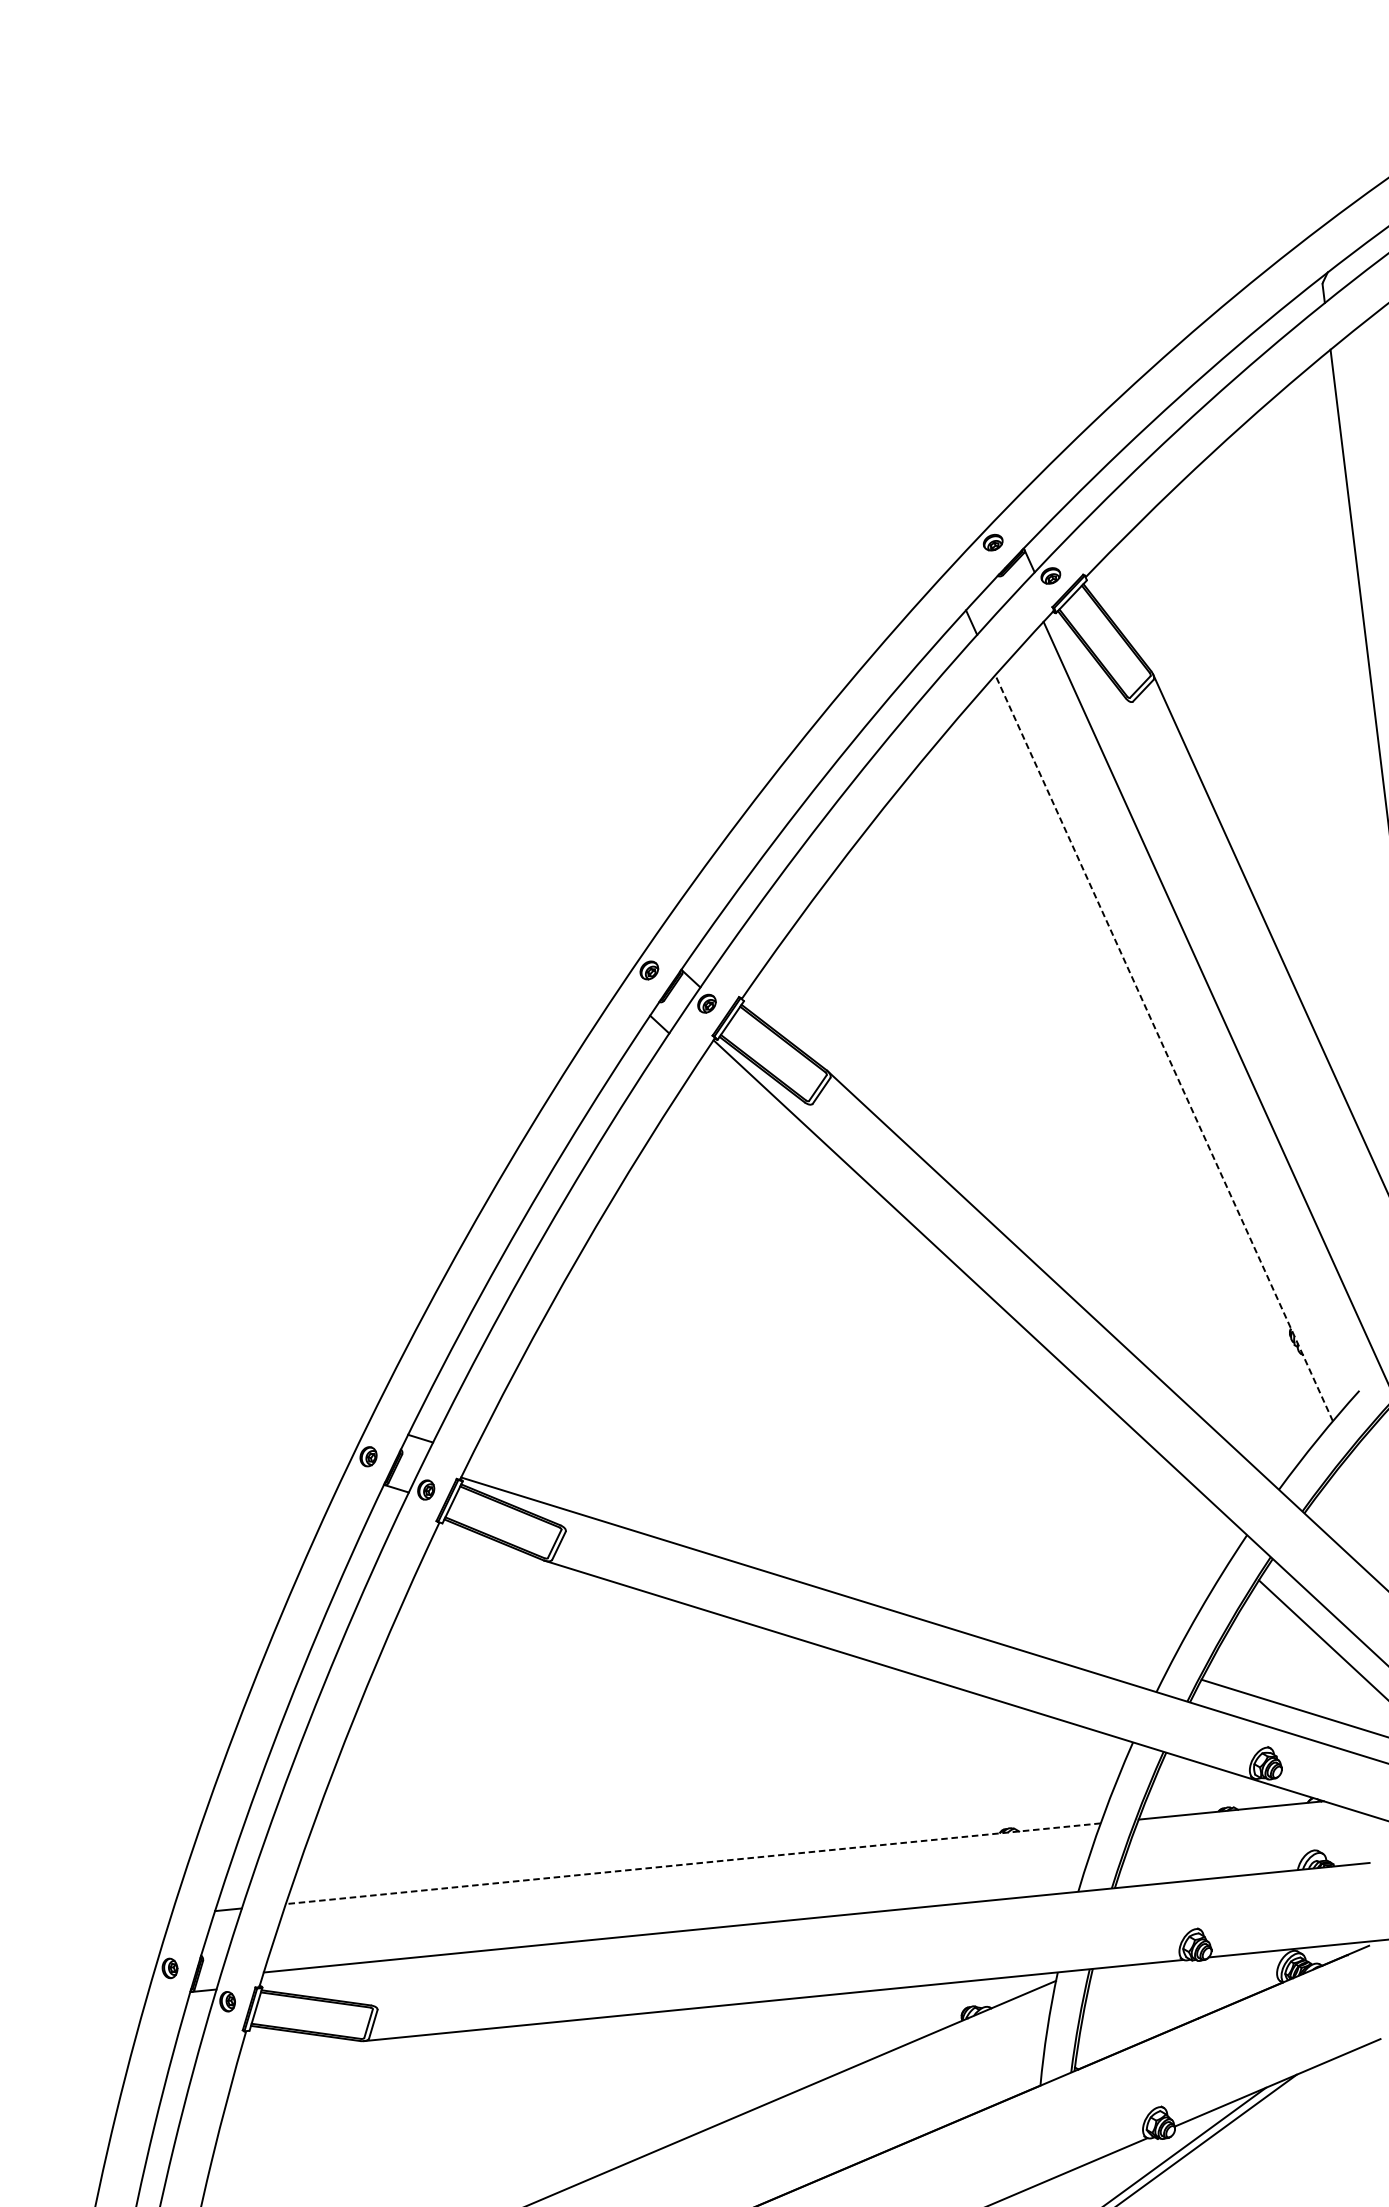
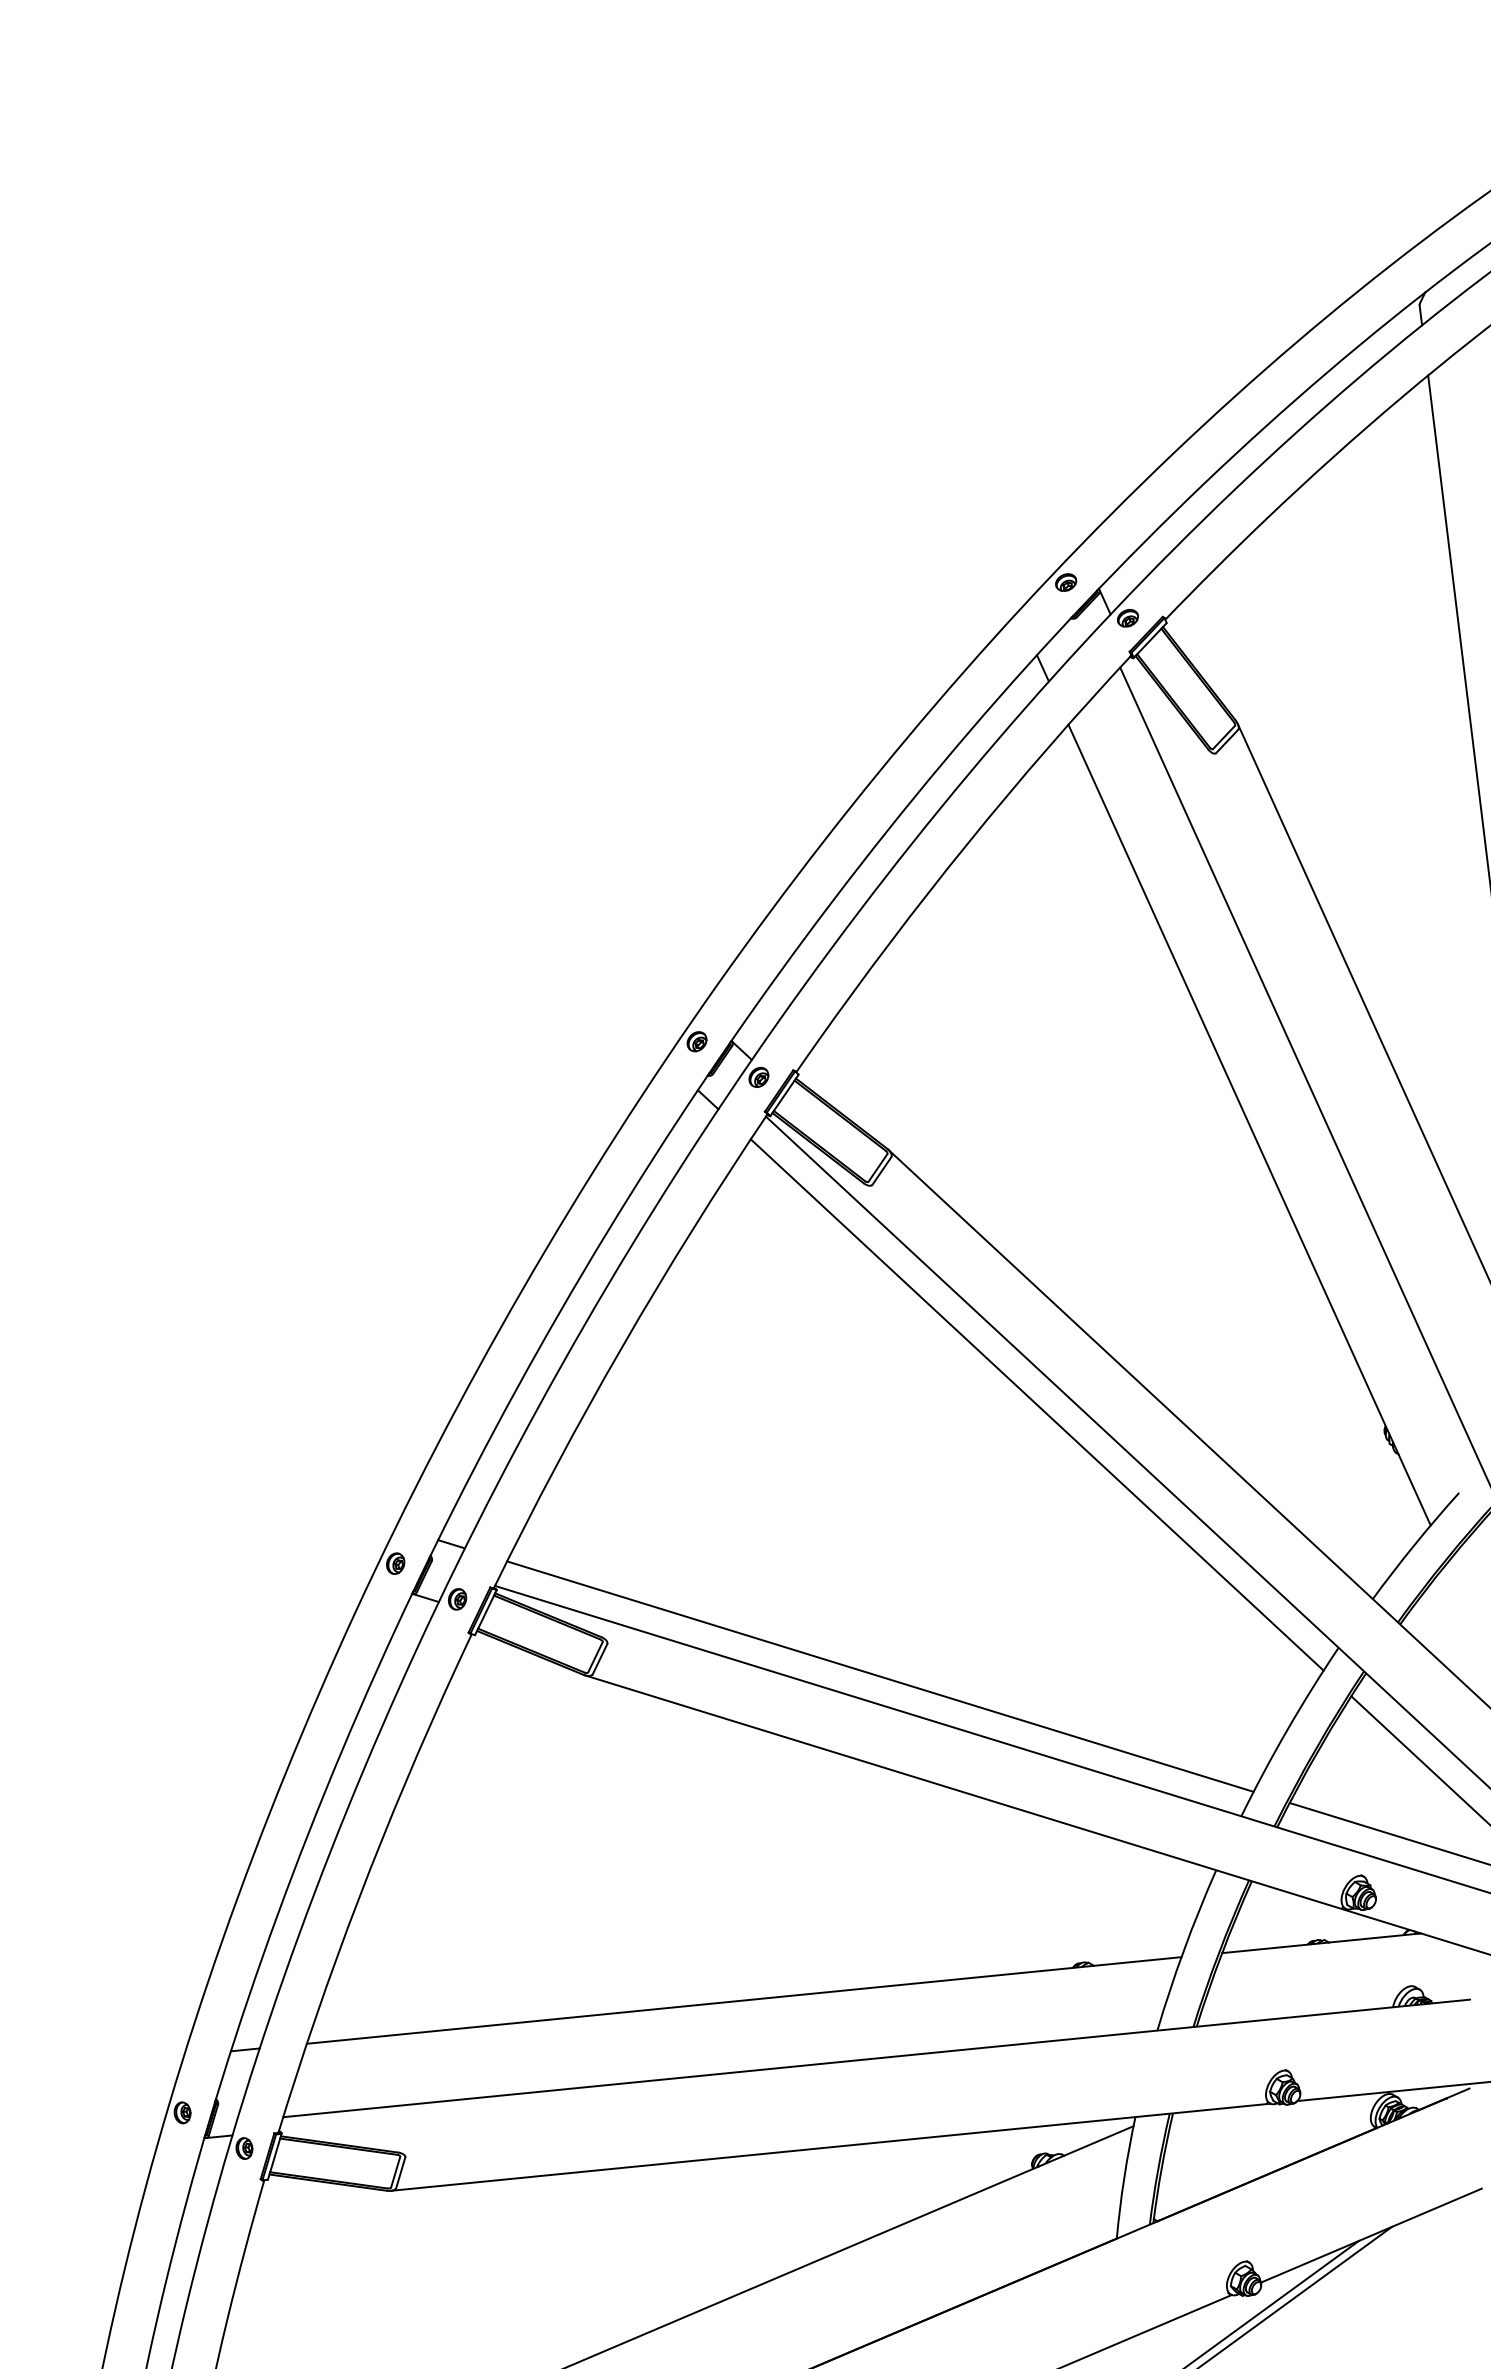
line: (1164, 1047) -> (1249, 1124), dashed -> solid
line: (965, 1308) -> (1036, 1404), added
line: (820, 1561) -> (880, 1676), added
line: (692, 1863) -> (743, 2000), dashed -> solid

